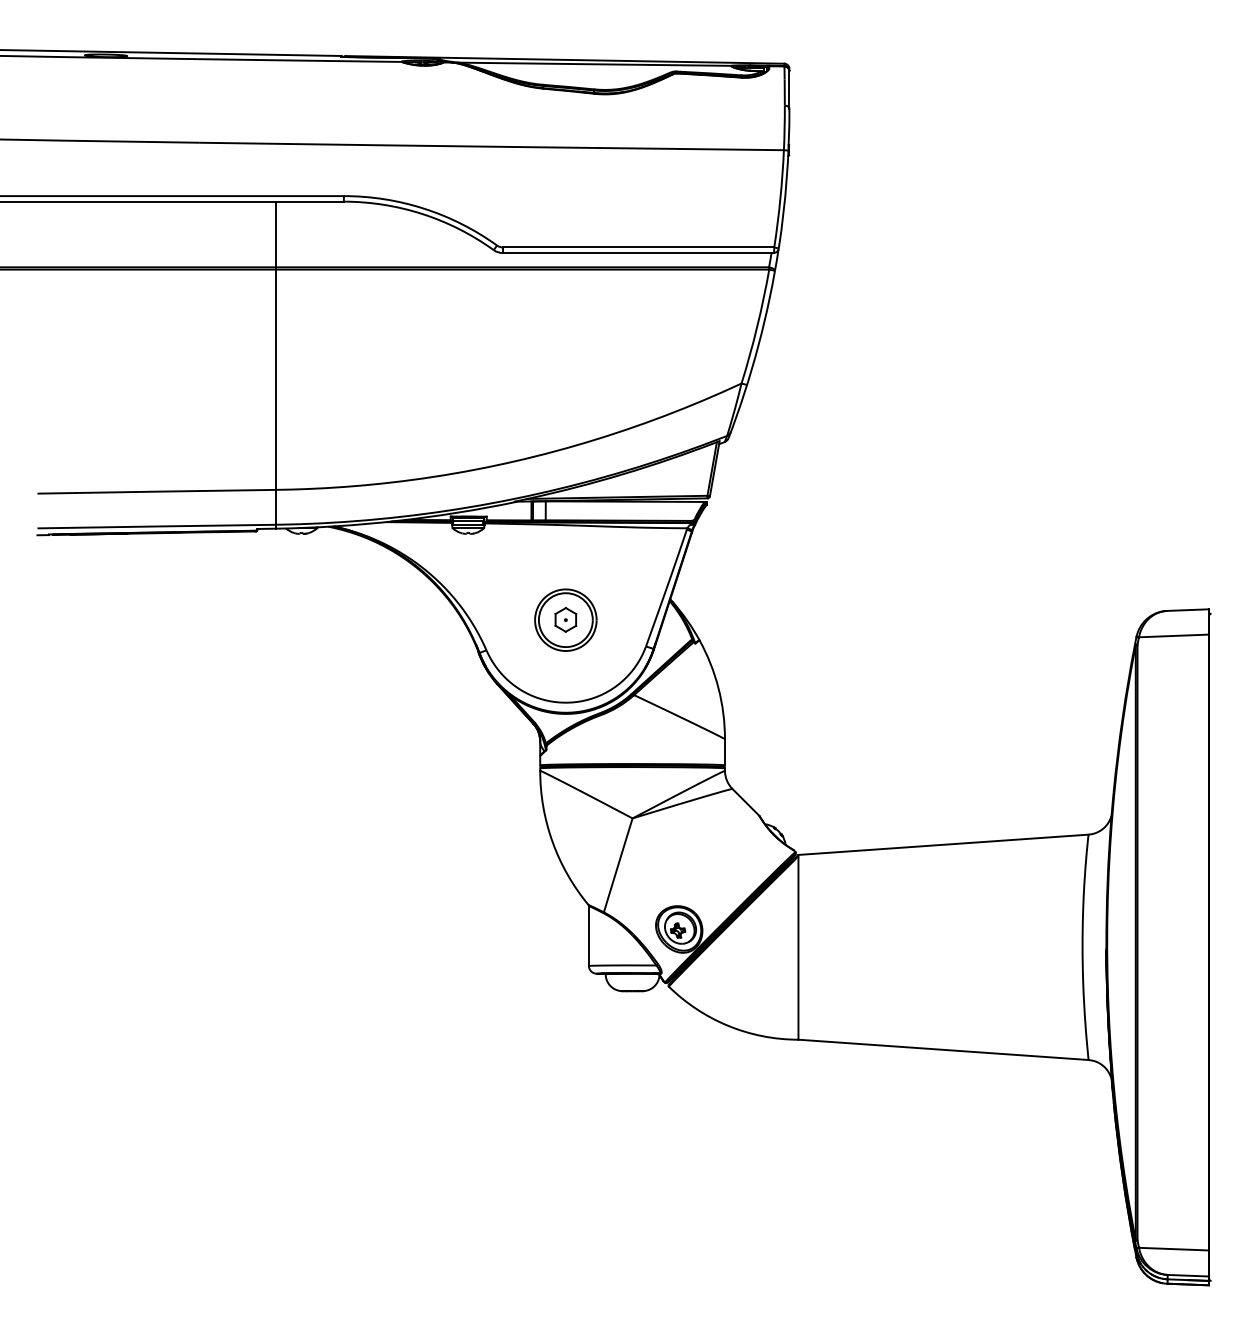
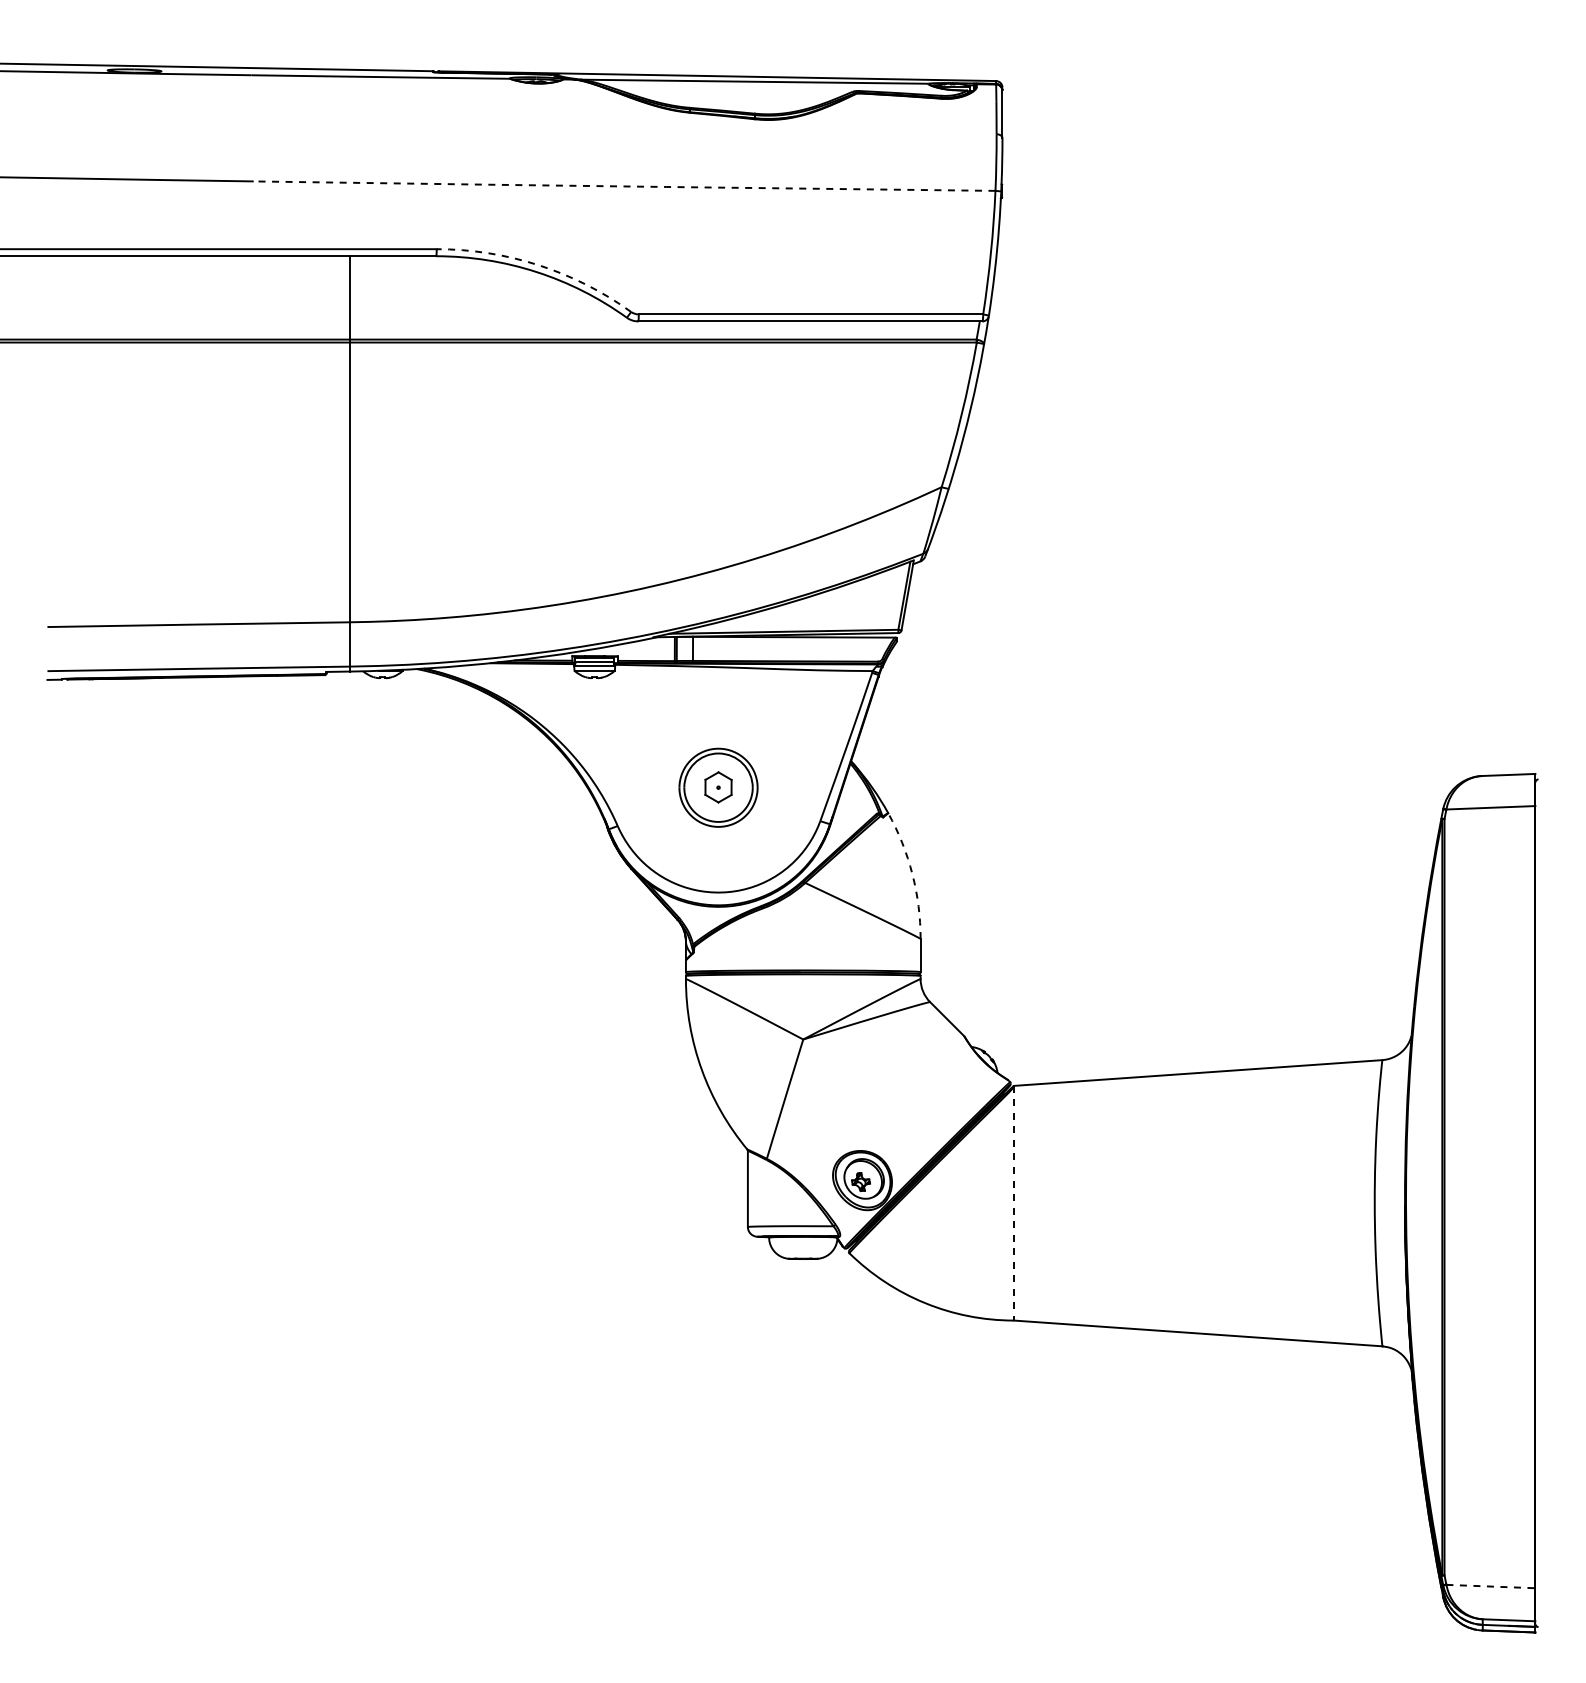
line: (491, 146) -> (624, 186), solid -> dashed
arc: (424, 208) -> (538, 265), solid -> dashed
arc: (718, 688) -> (912, 874), solid -> dashed
line: (798, 947) -> (1013, 1203), solid -> dashed
line: (1173, 1249) -> (1490, 1586), solid -> dashed

